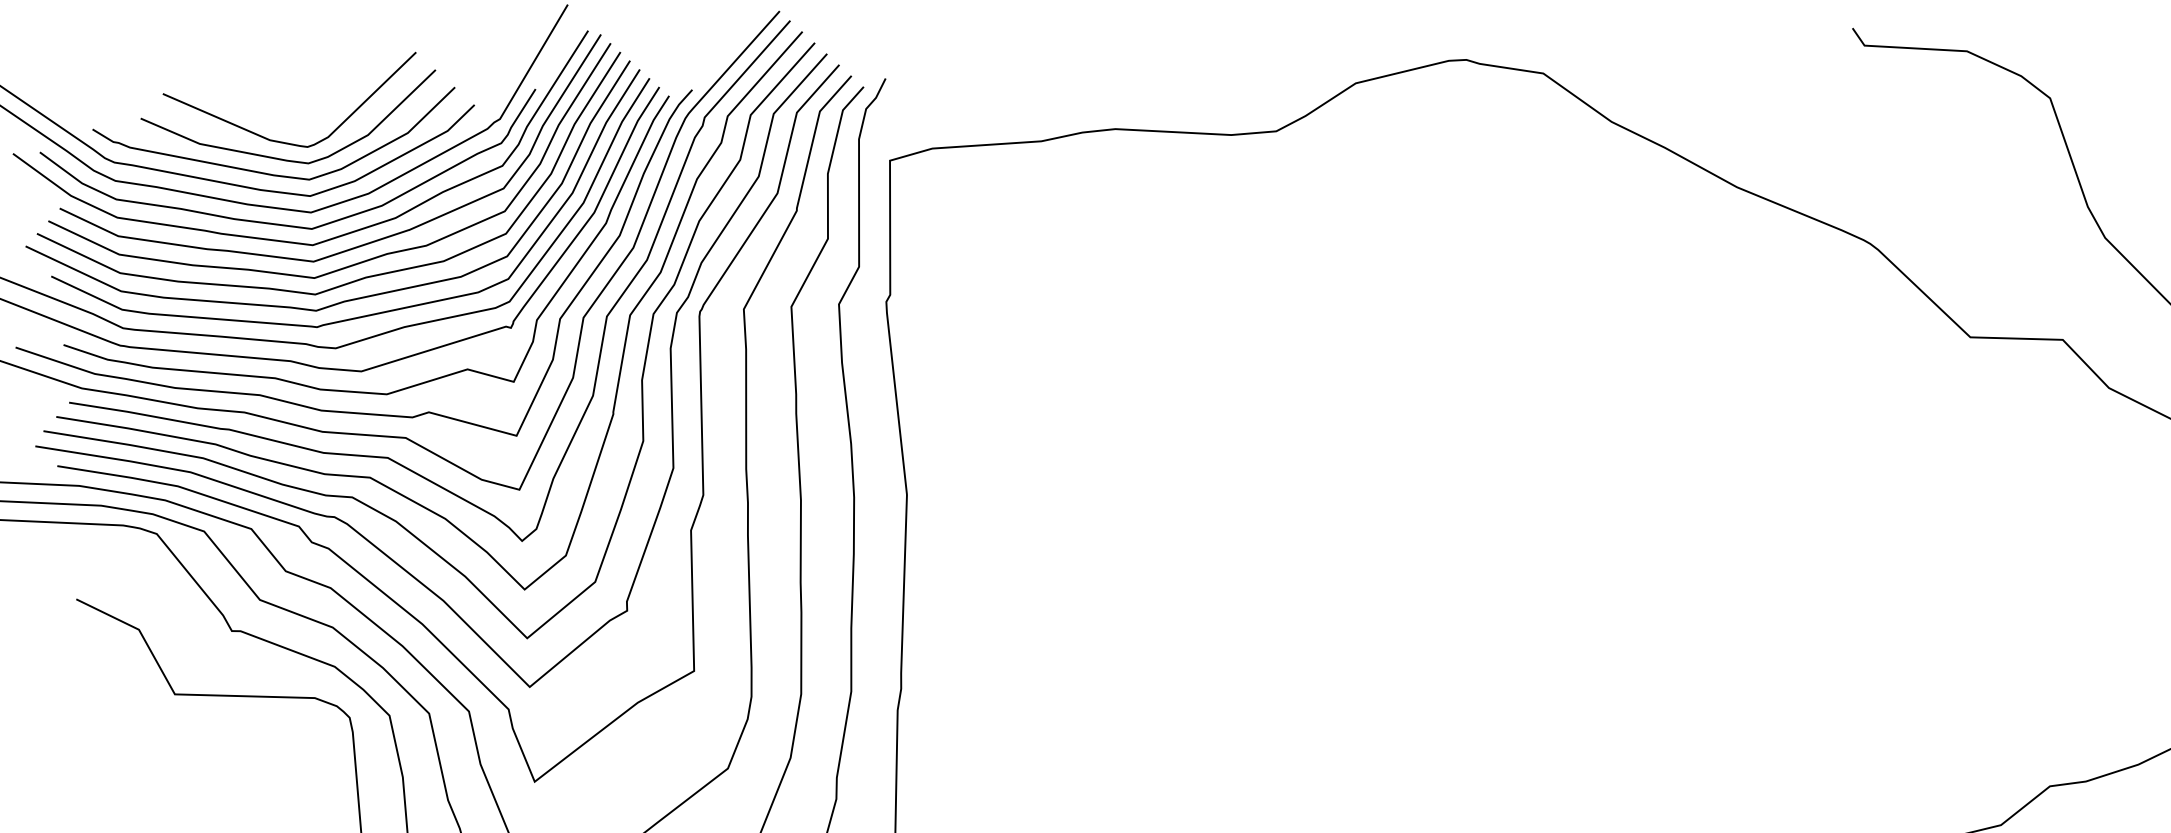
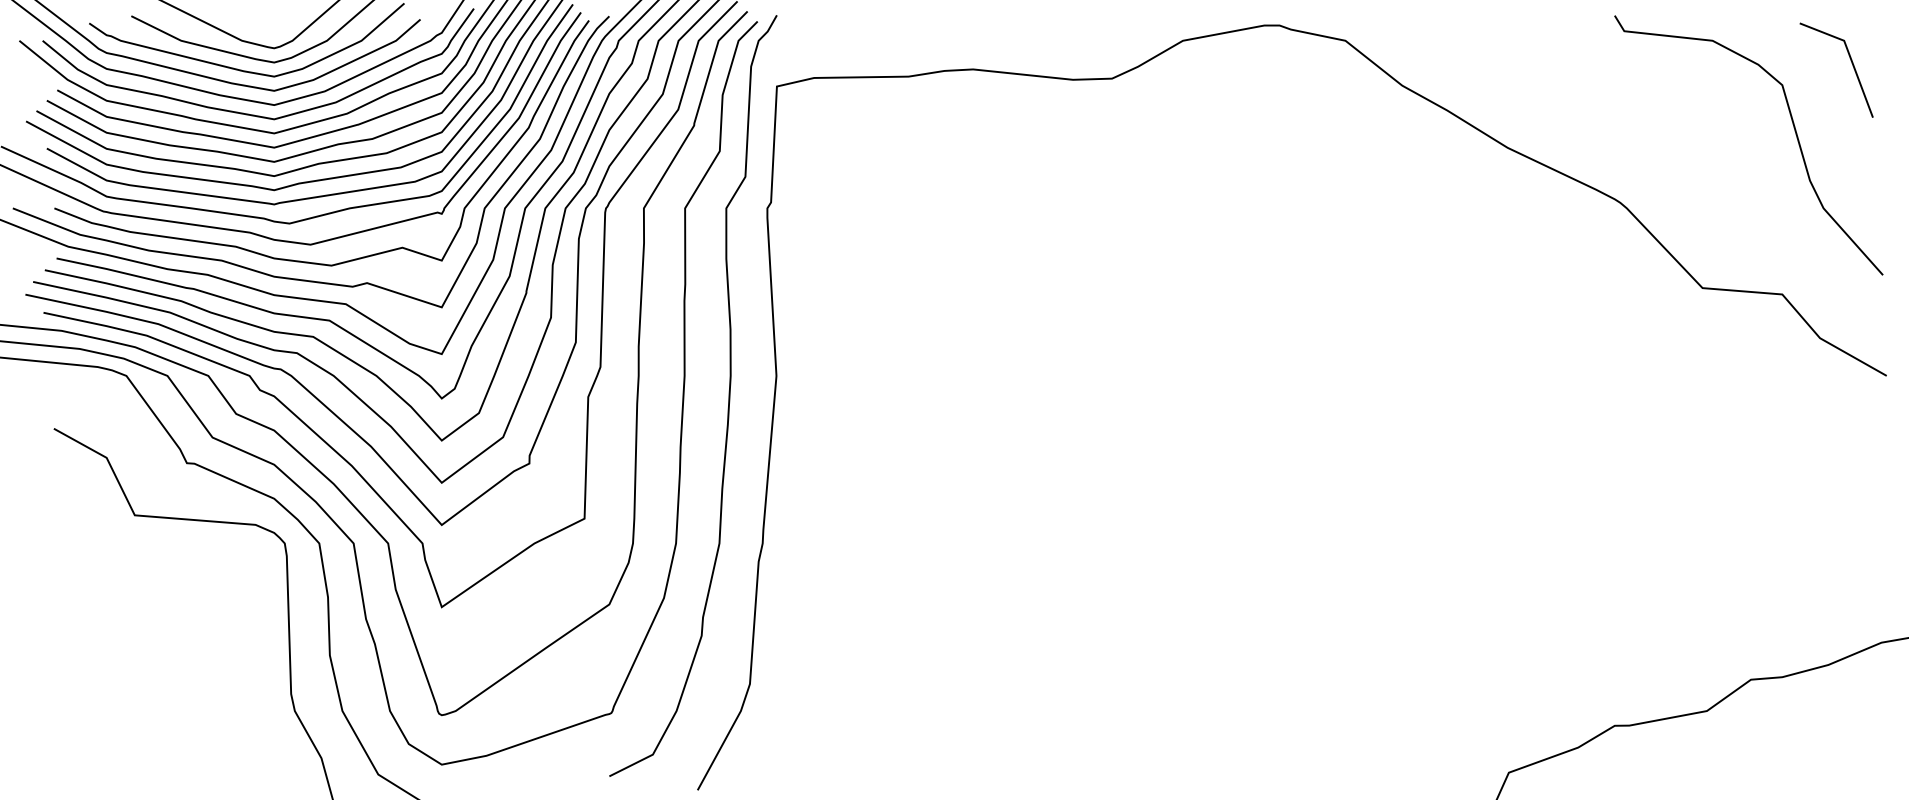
line: (2128, 69) -> (1851, 63), added

